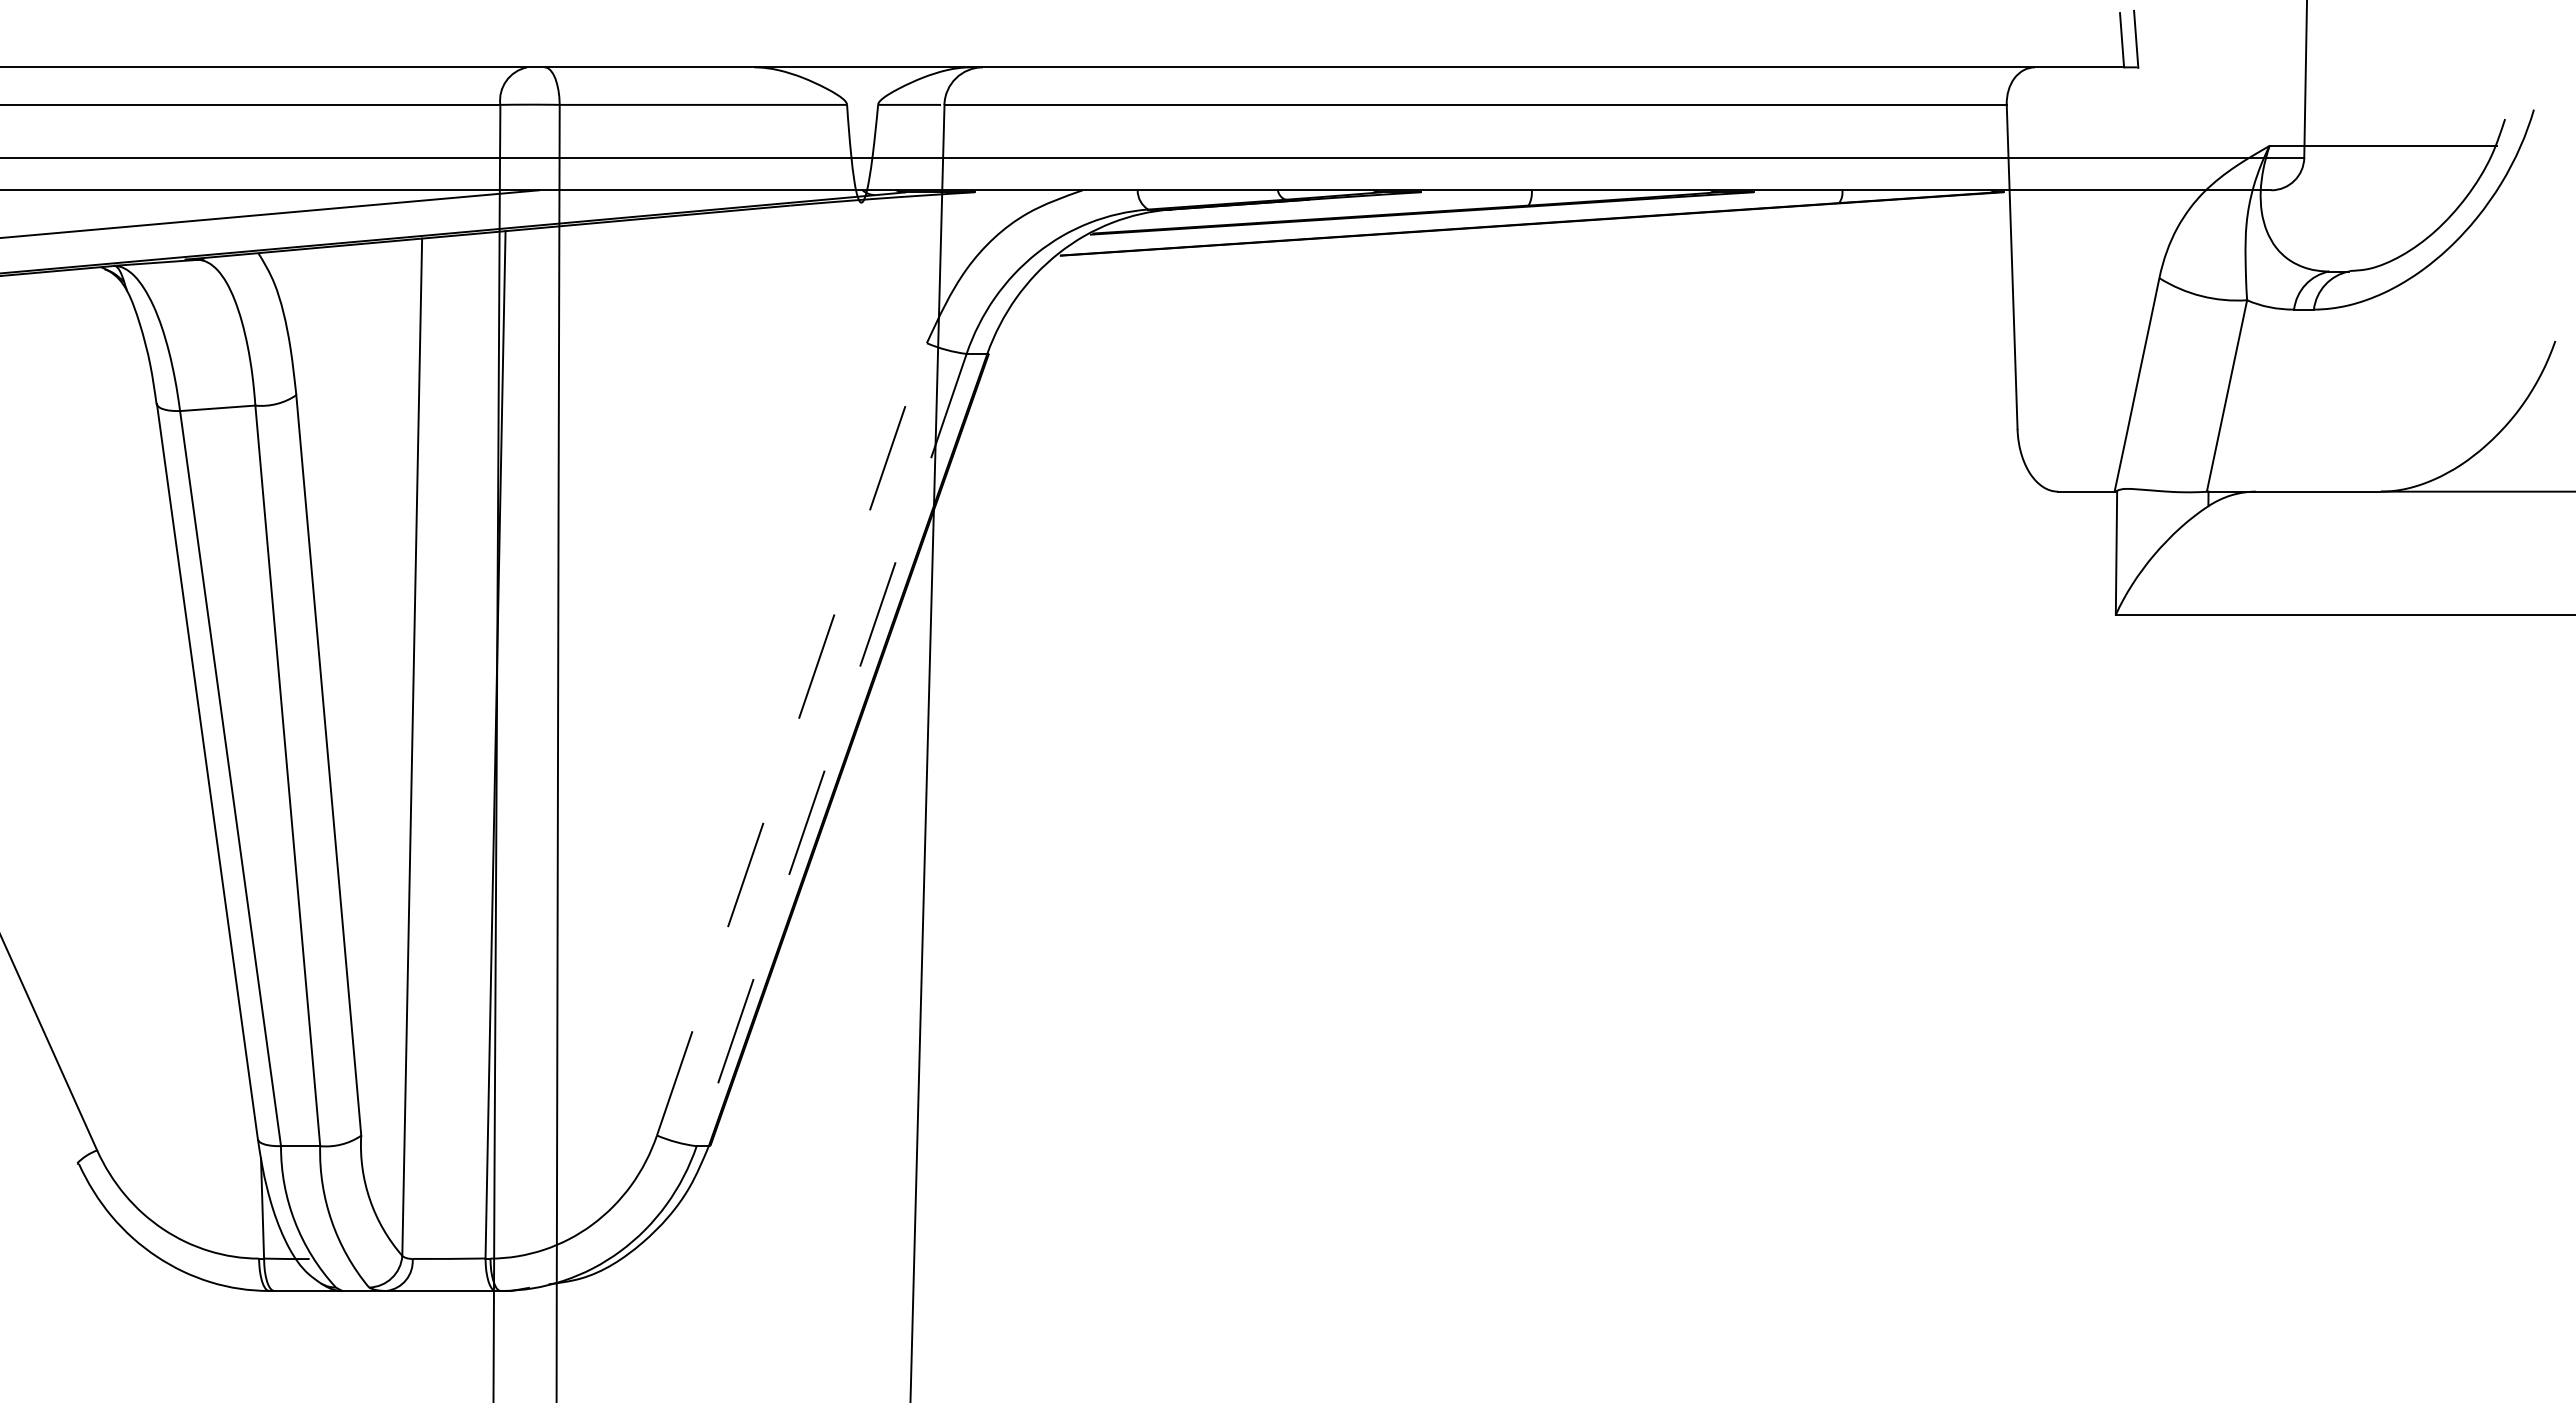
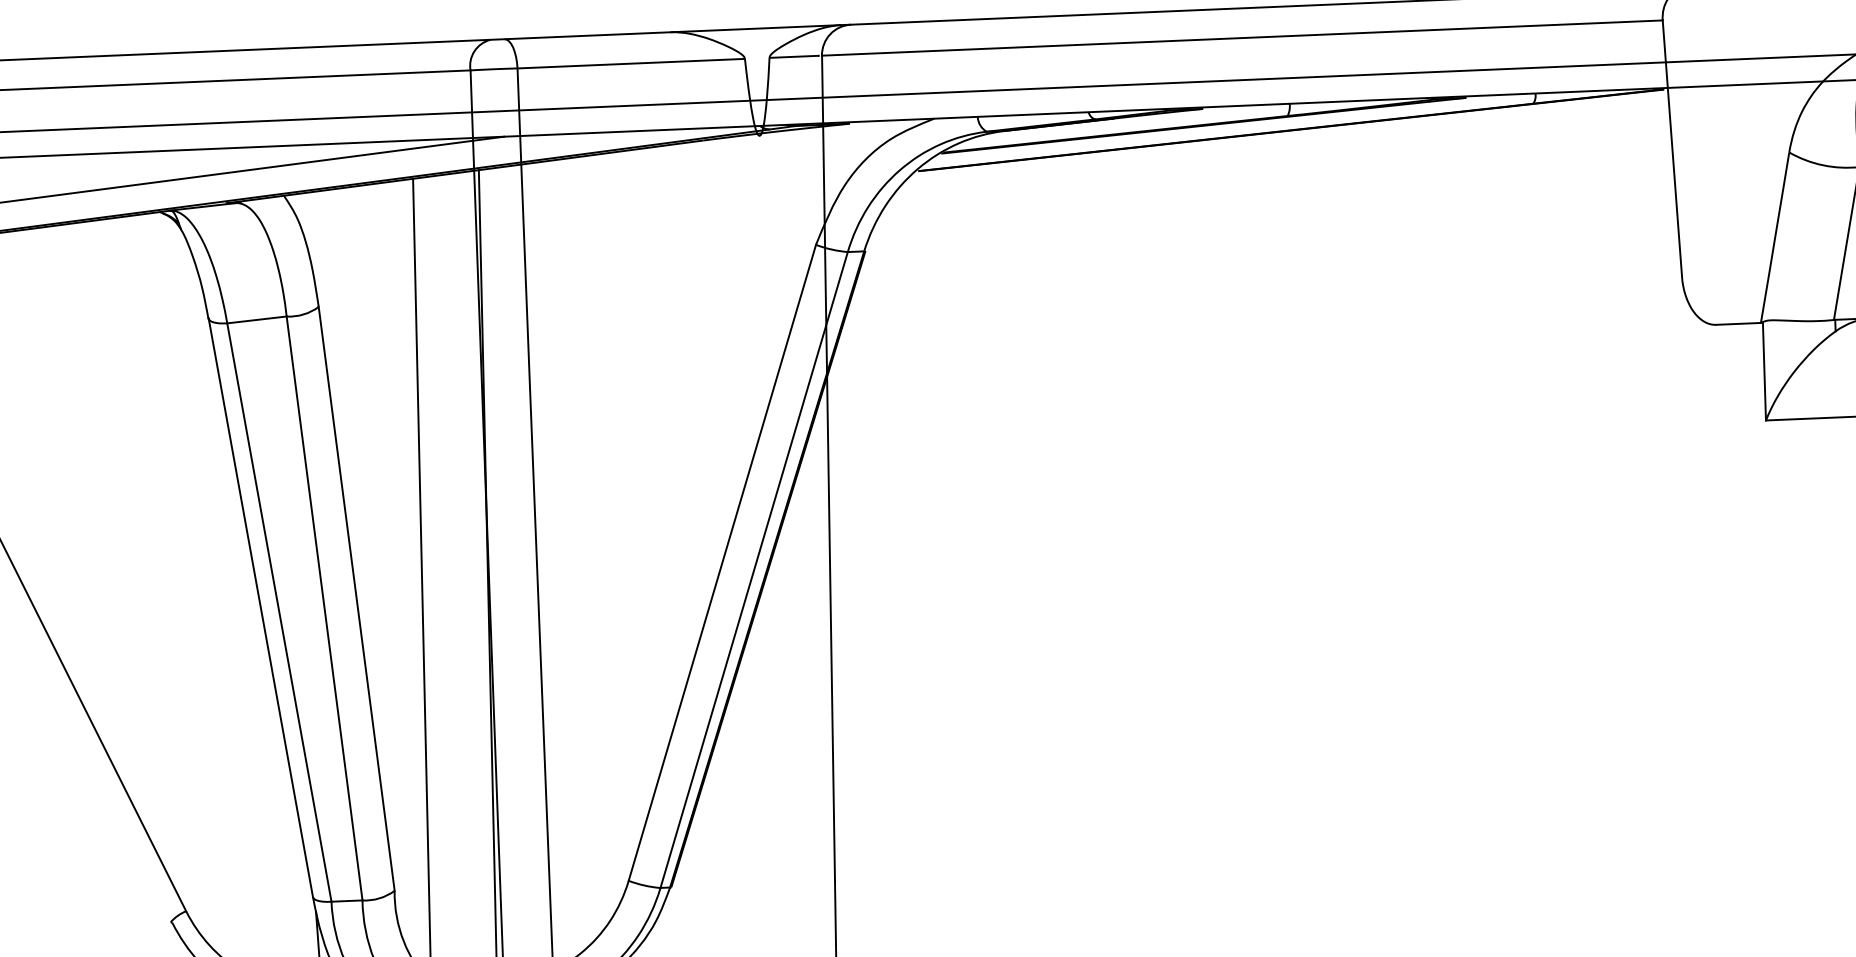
line: (792, 738) -> (722, 562), dashed -> solid
line: (831, 749) -> (754, 569), dashed -> solid

